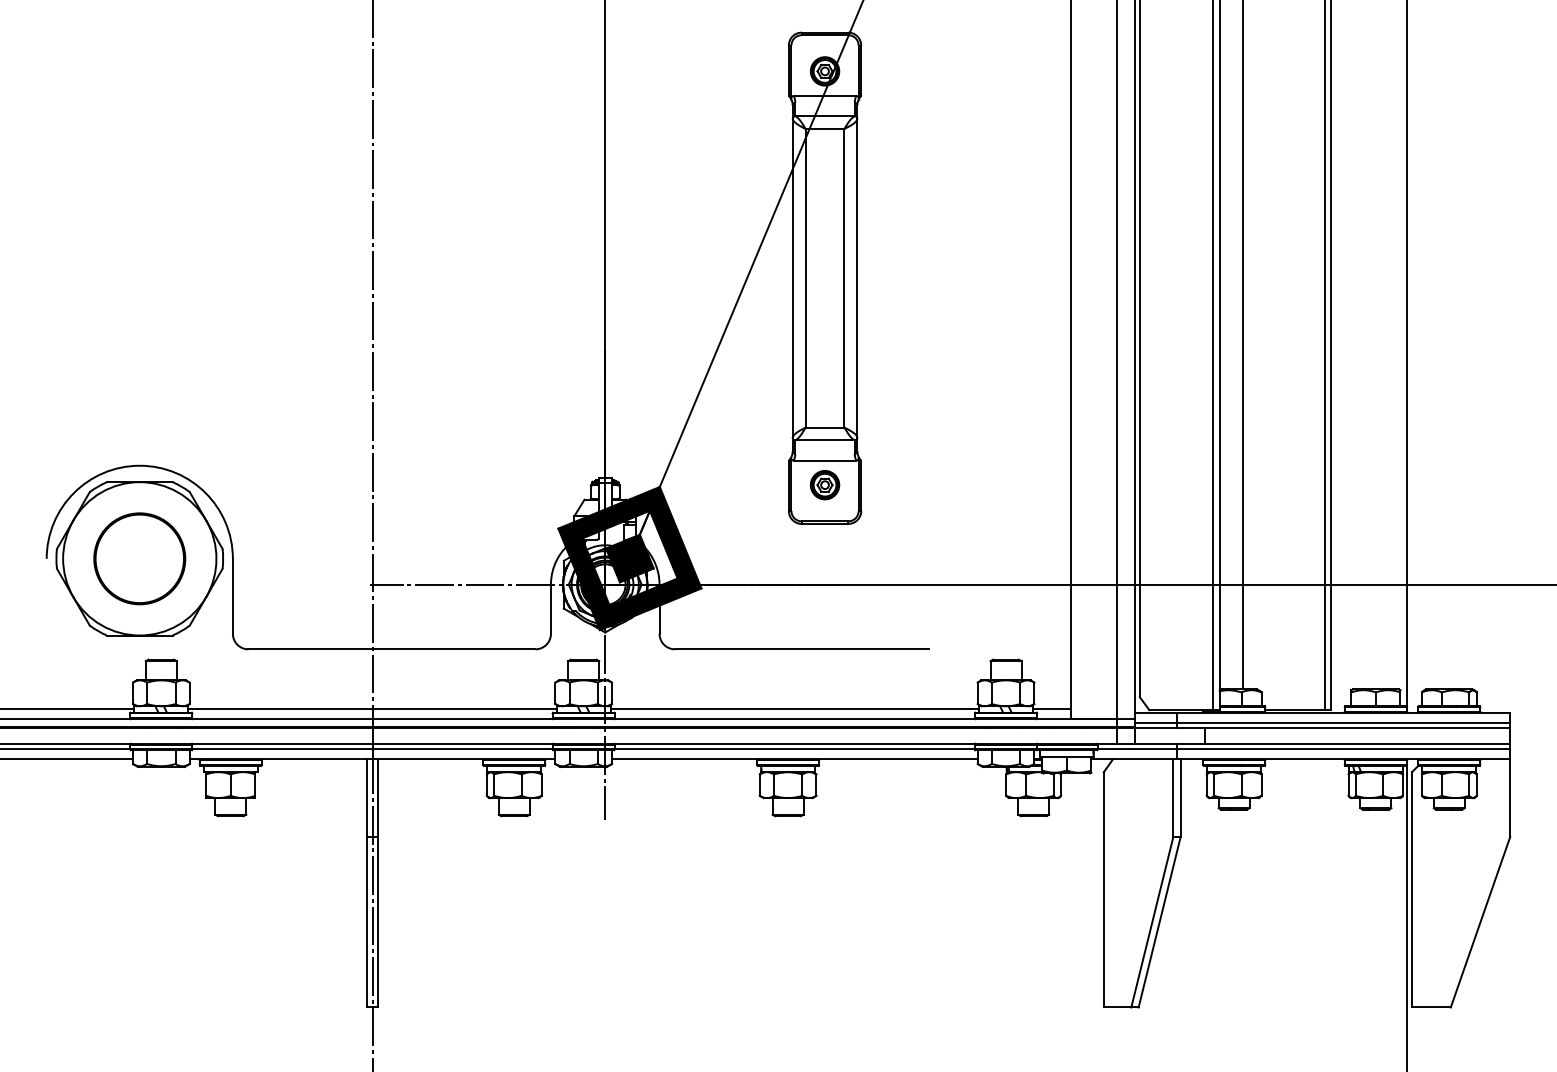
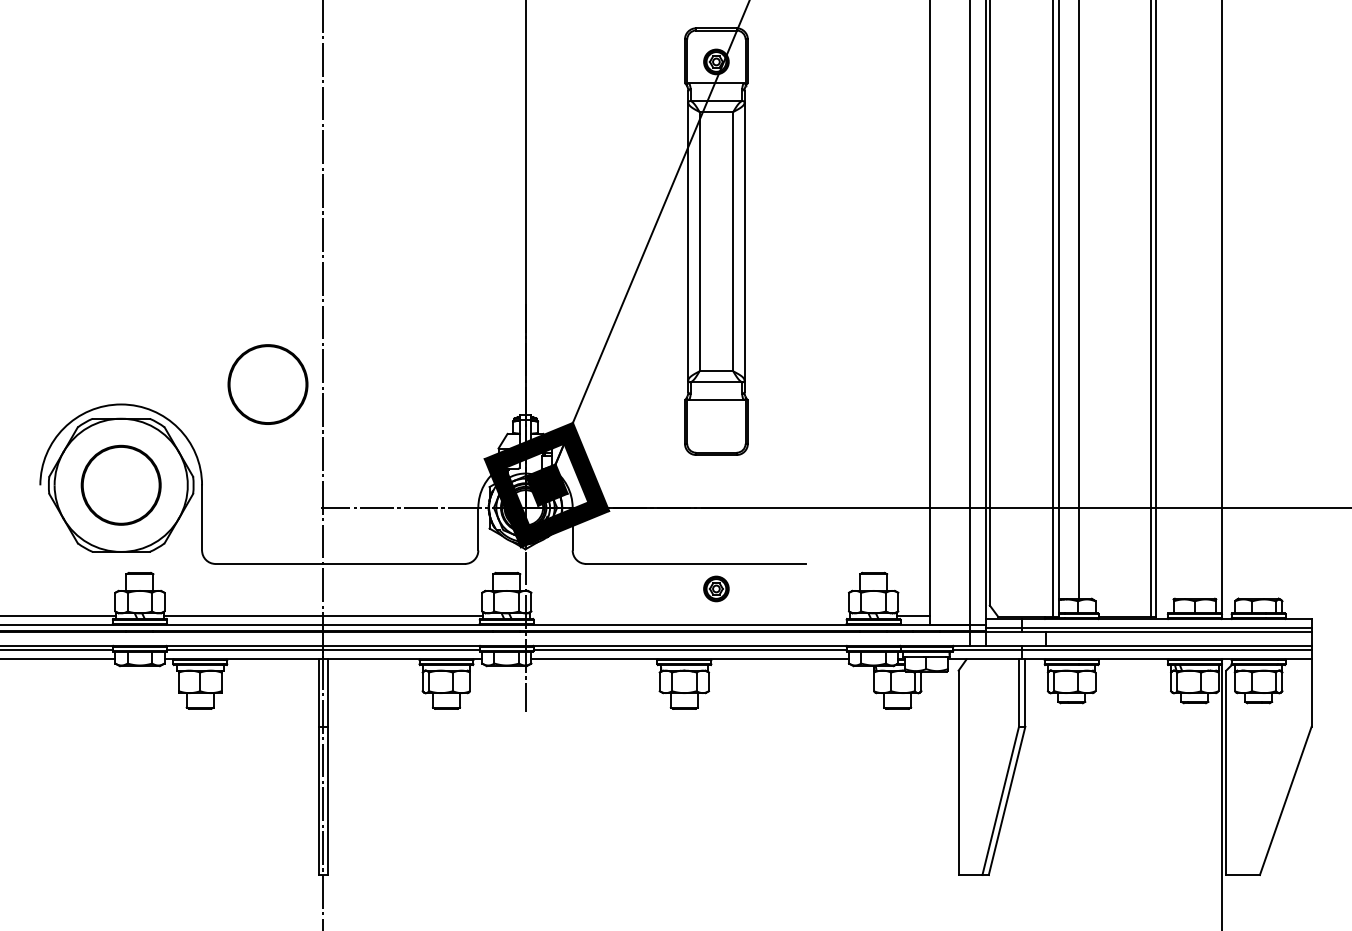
circle: (308, 442) -> (267, 384), added
part: (825, 485) -> (716, 589), moved
line: (794, 708) -> (689, 615), removed

